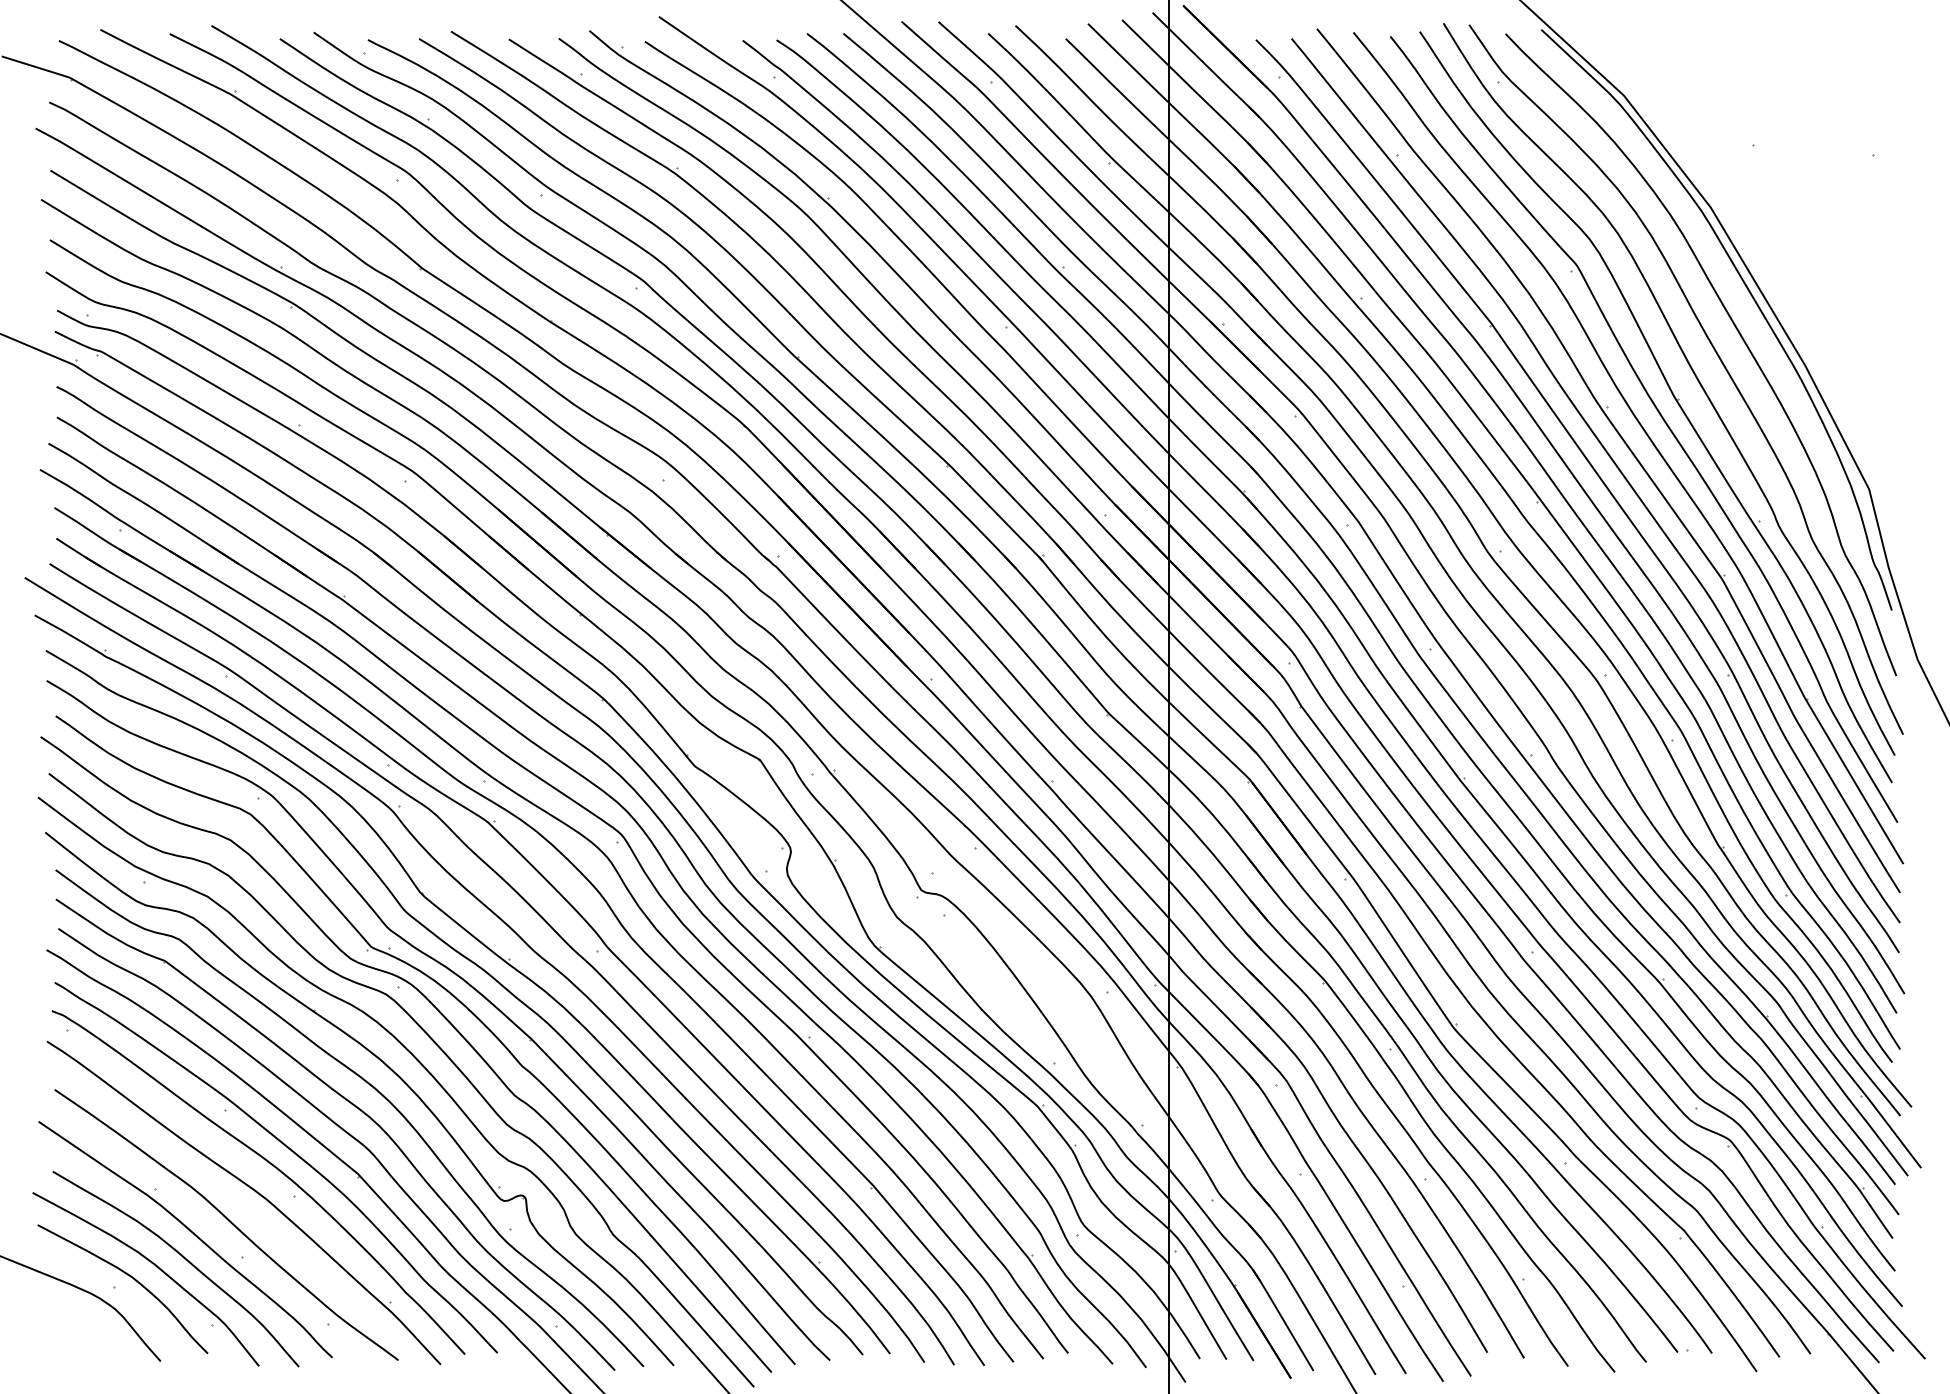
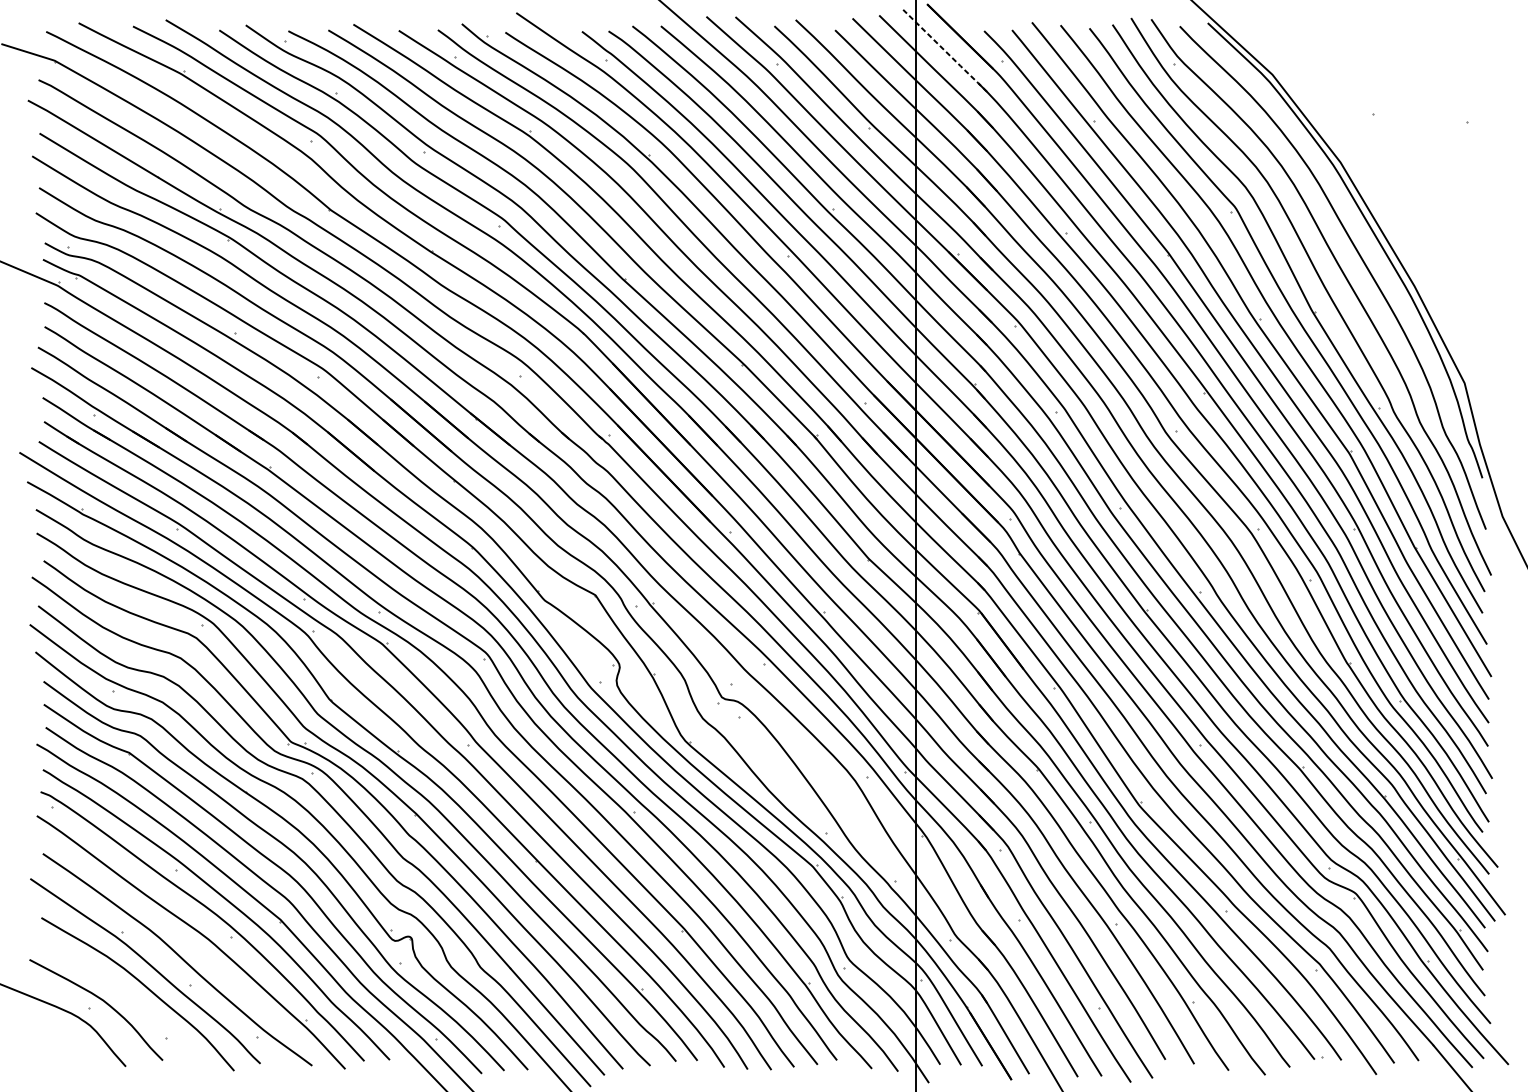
line: (1206, 65) -> (945, 51), solid -> dashed
curve: (156, 1267) -> (122, 993), removed

